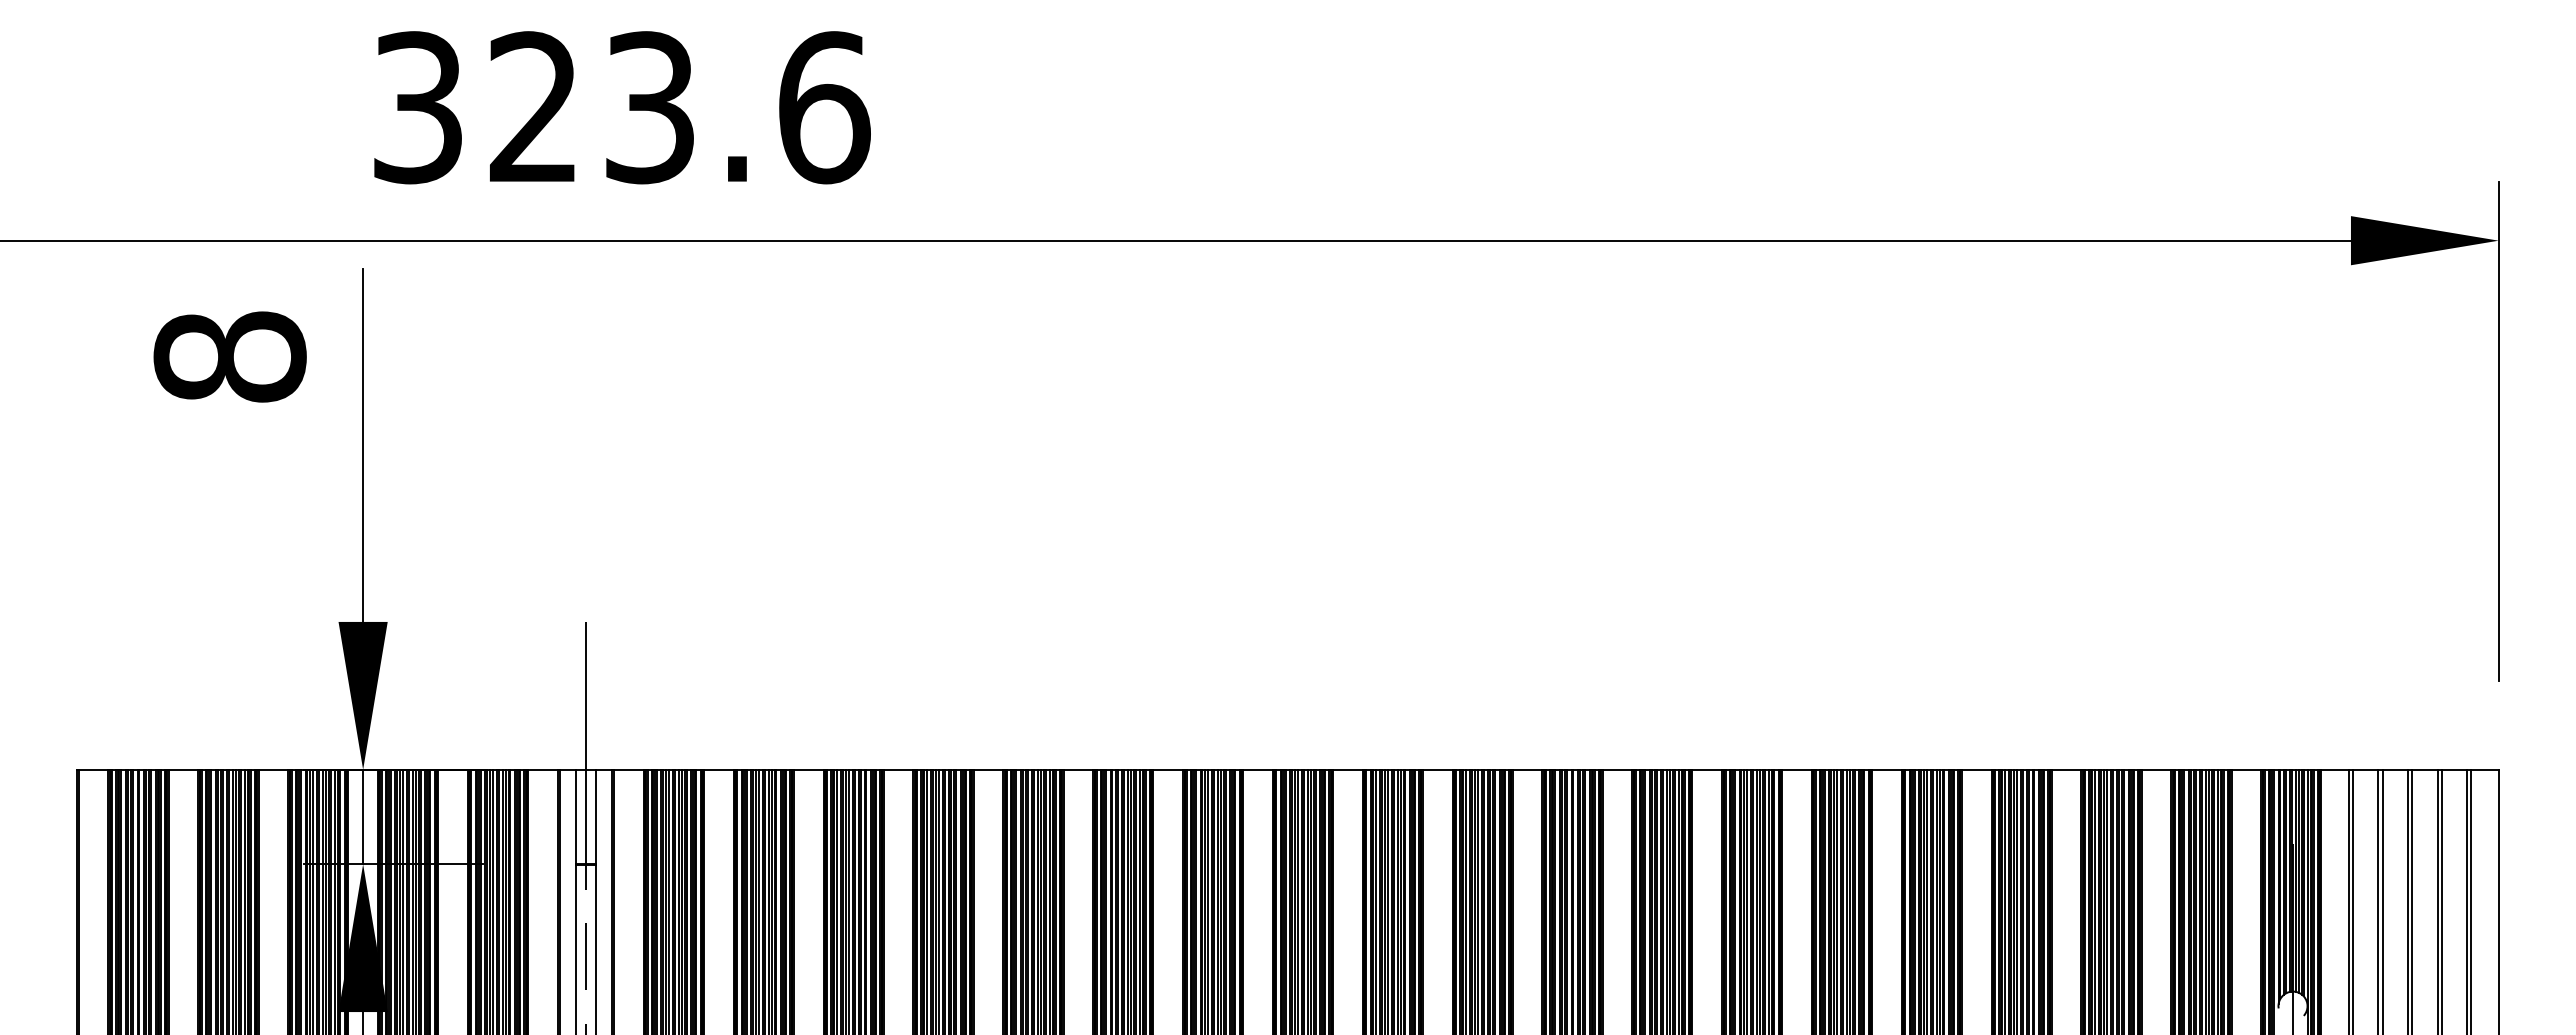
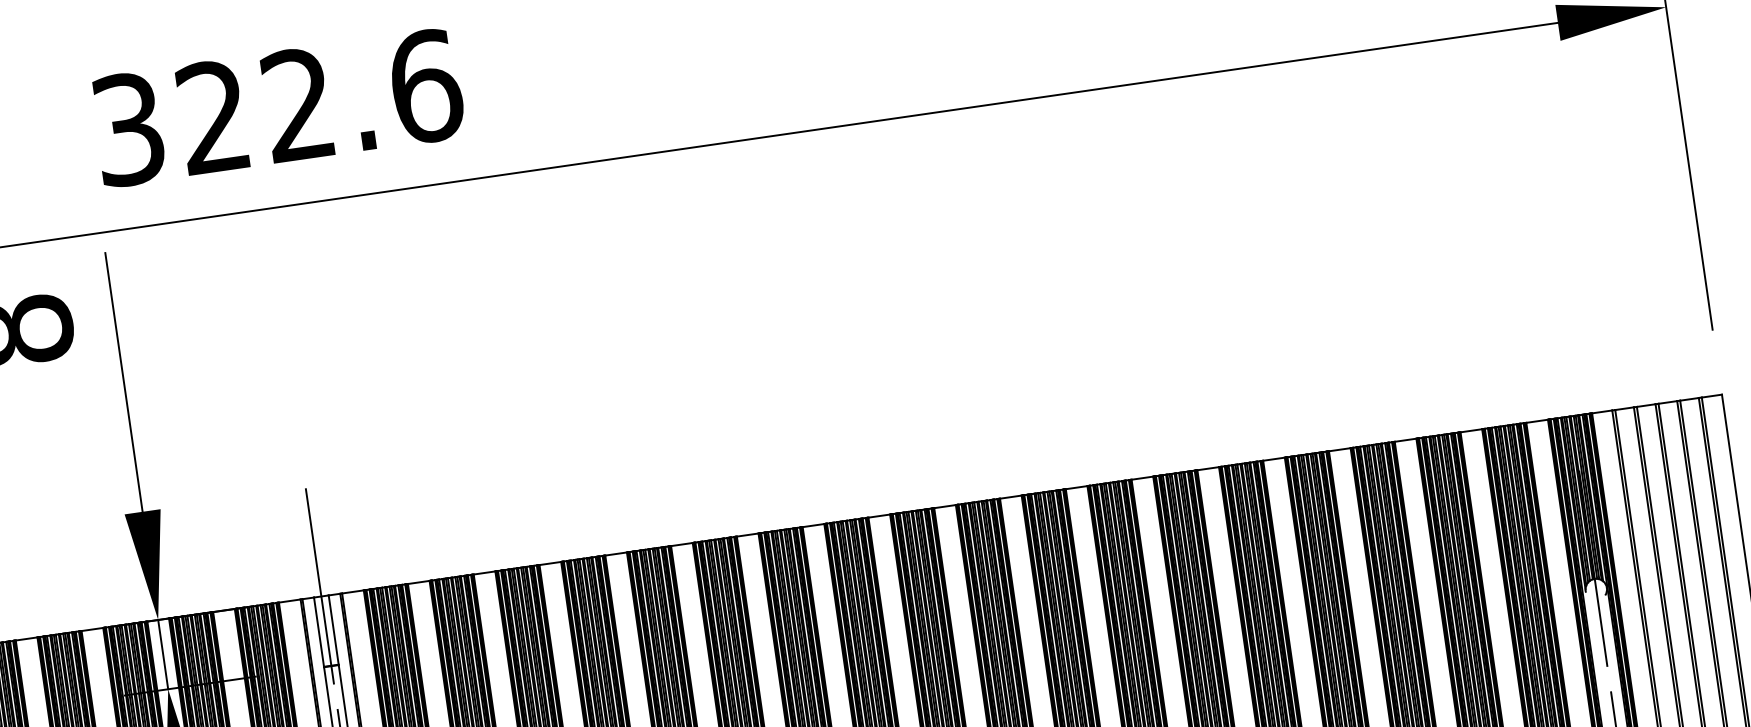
text: (649, 107) -> (298, 104), 323.6 -> 322.6

